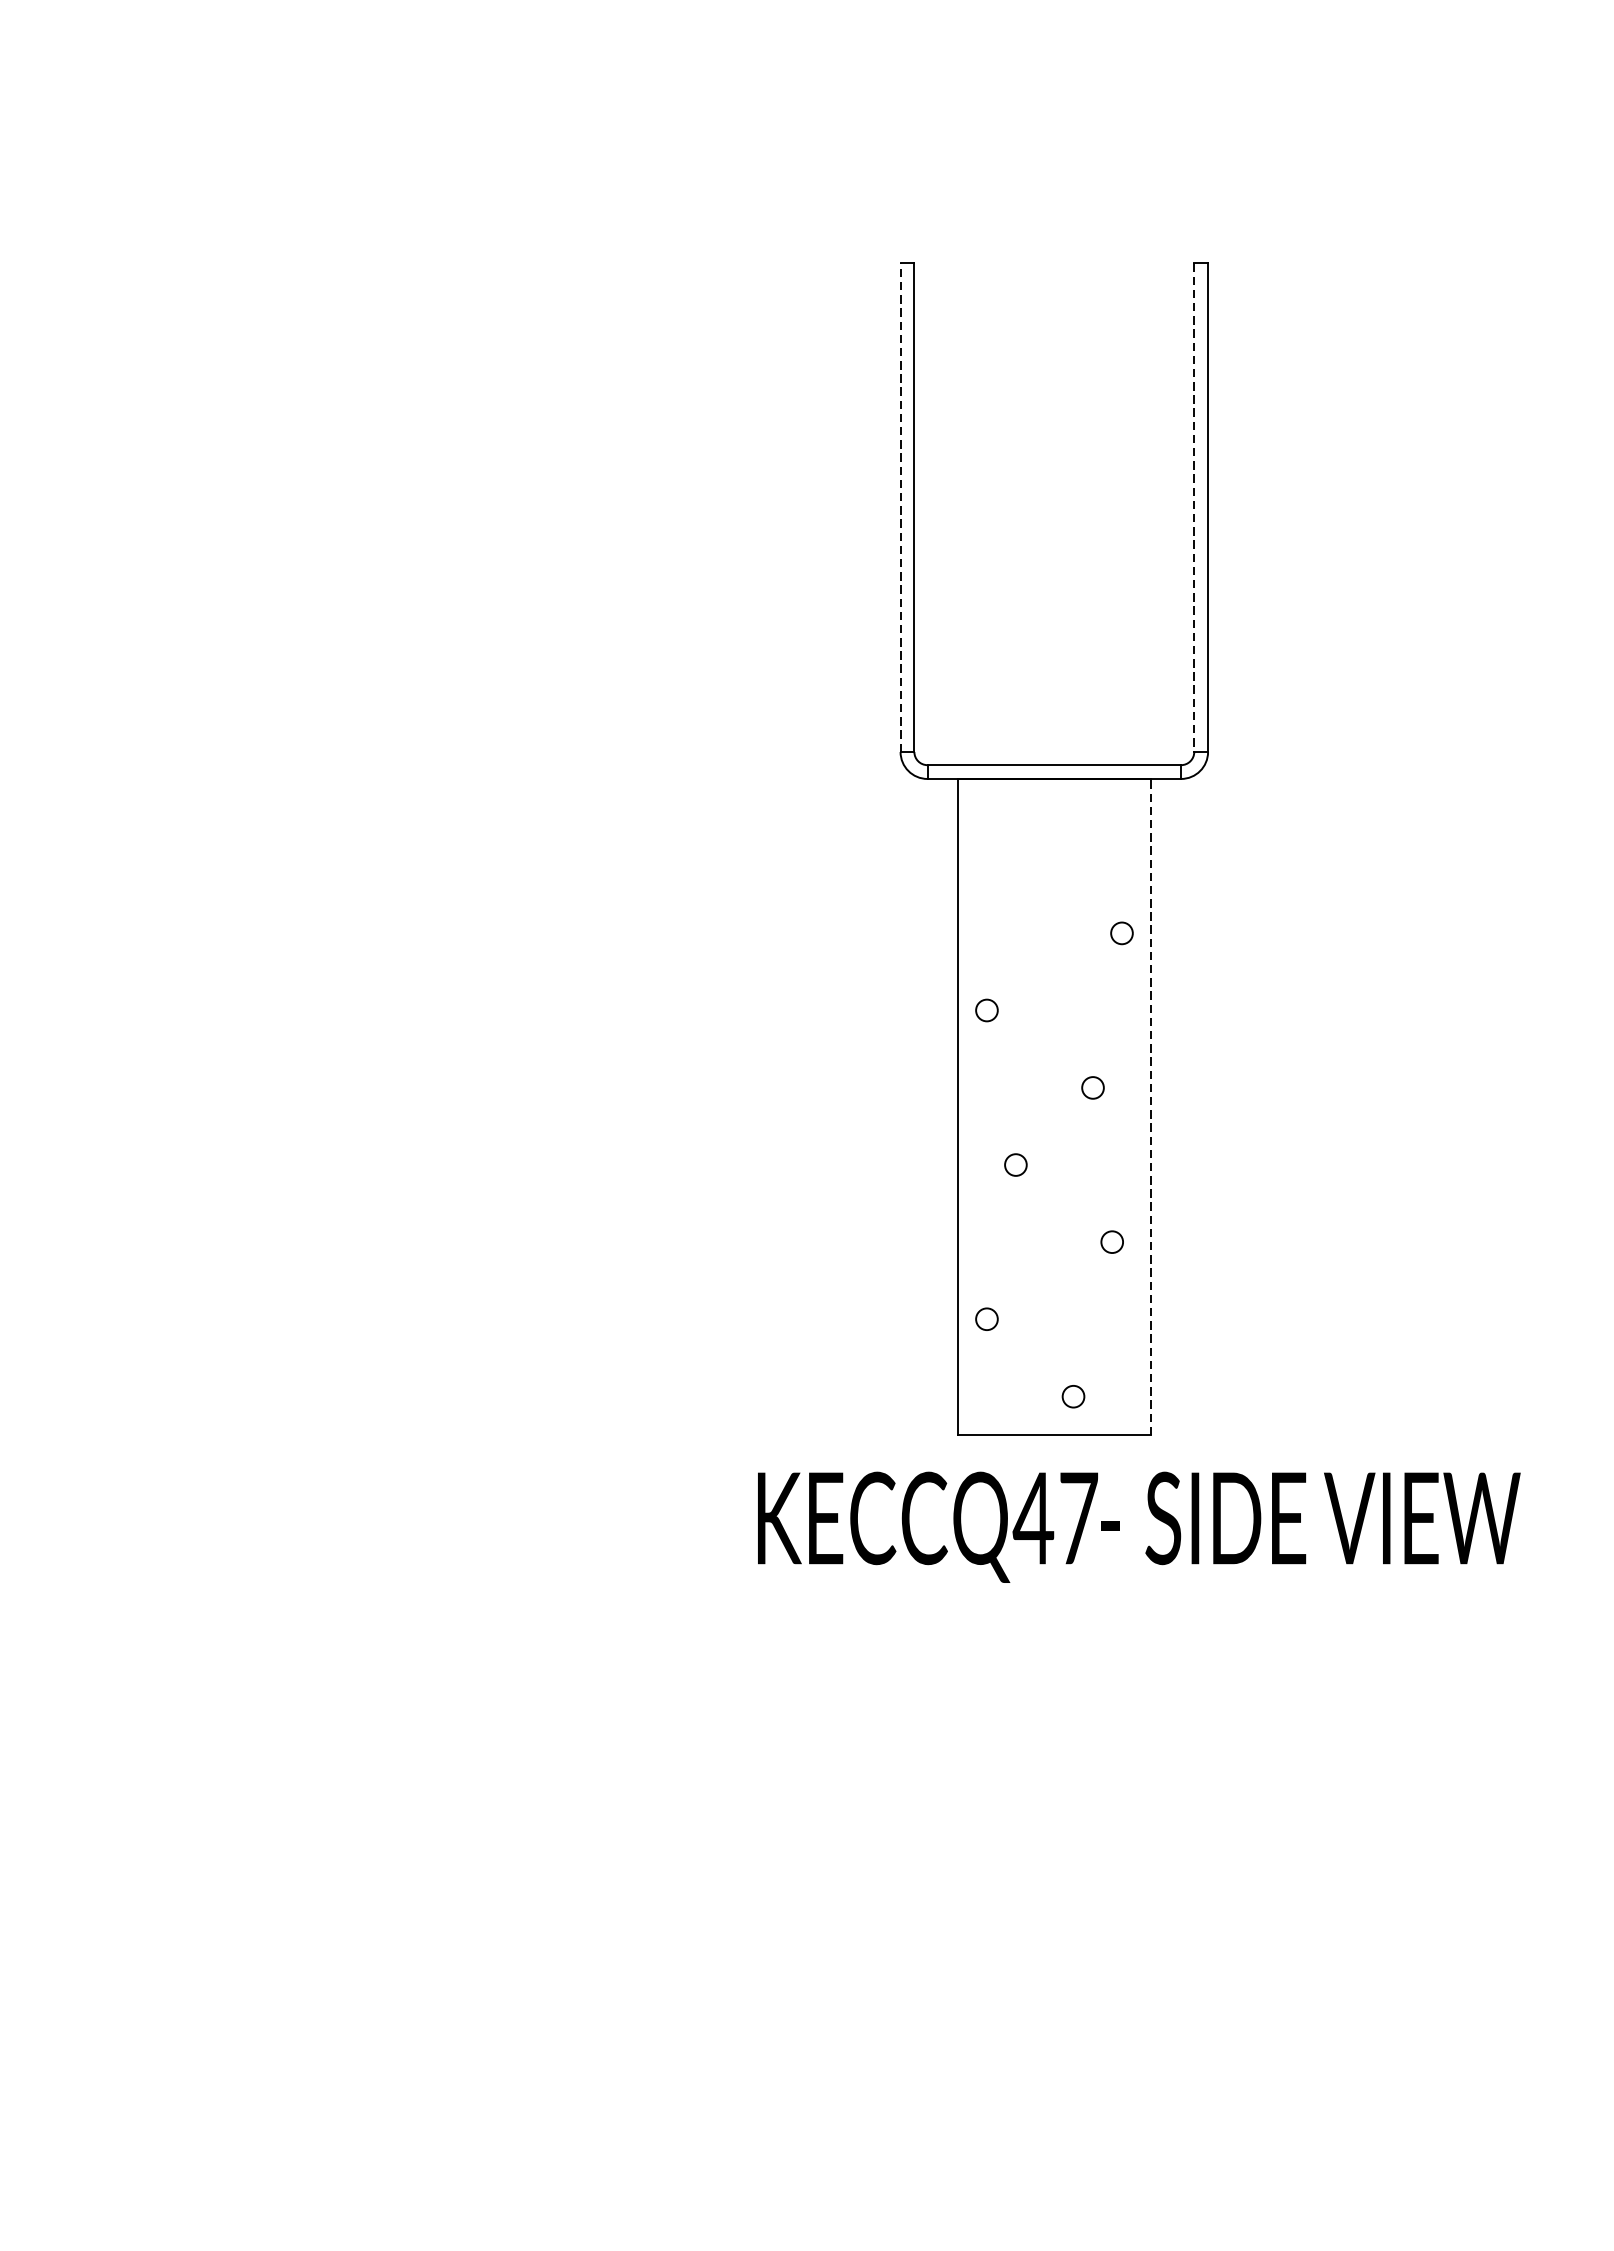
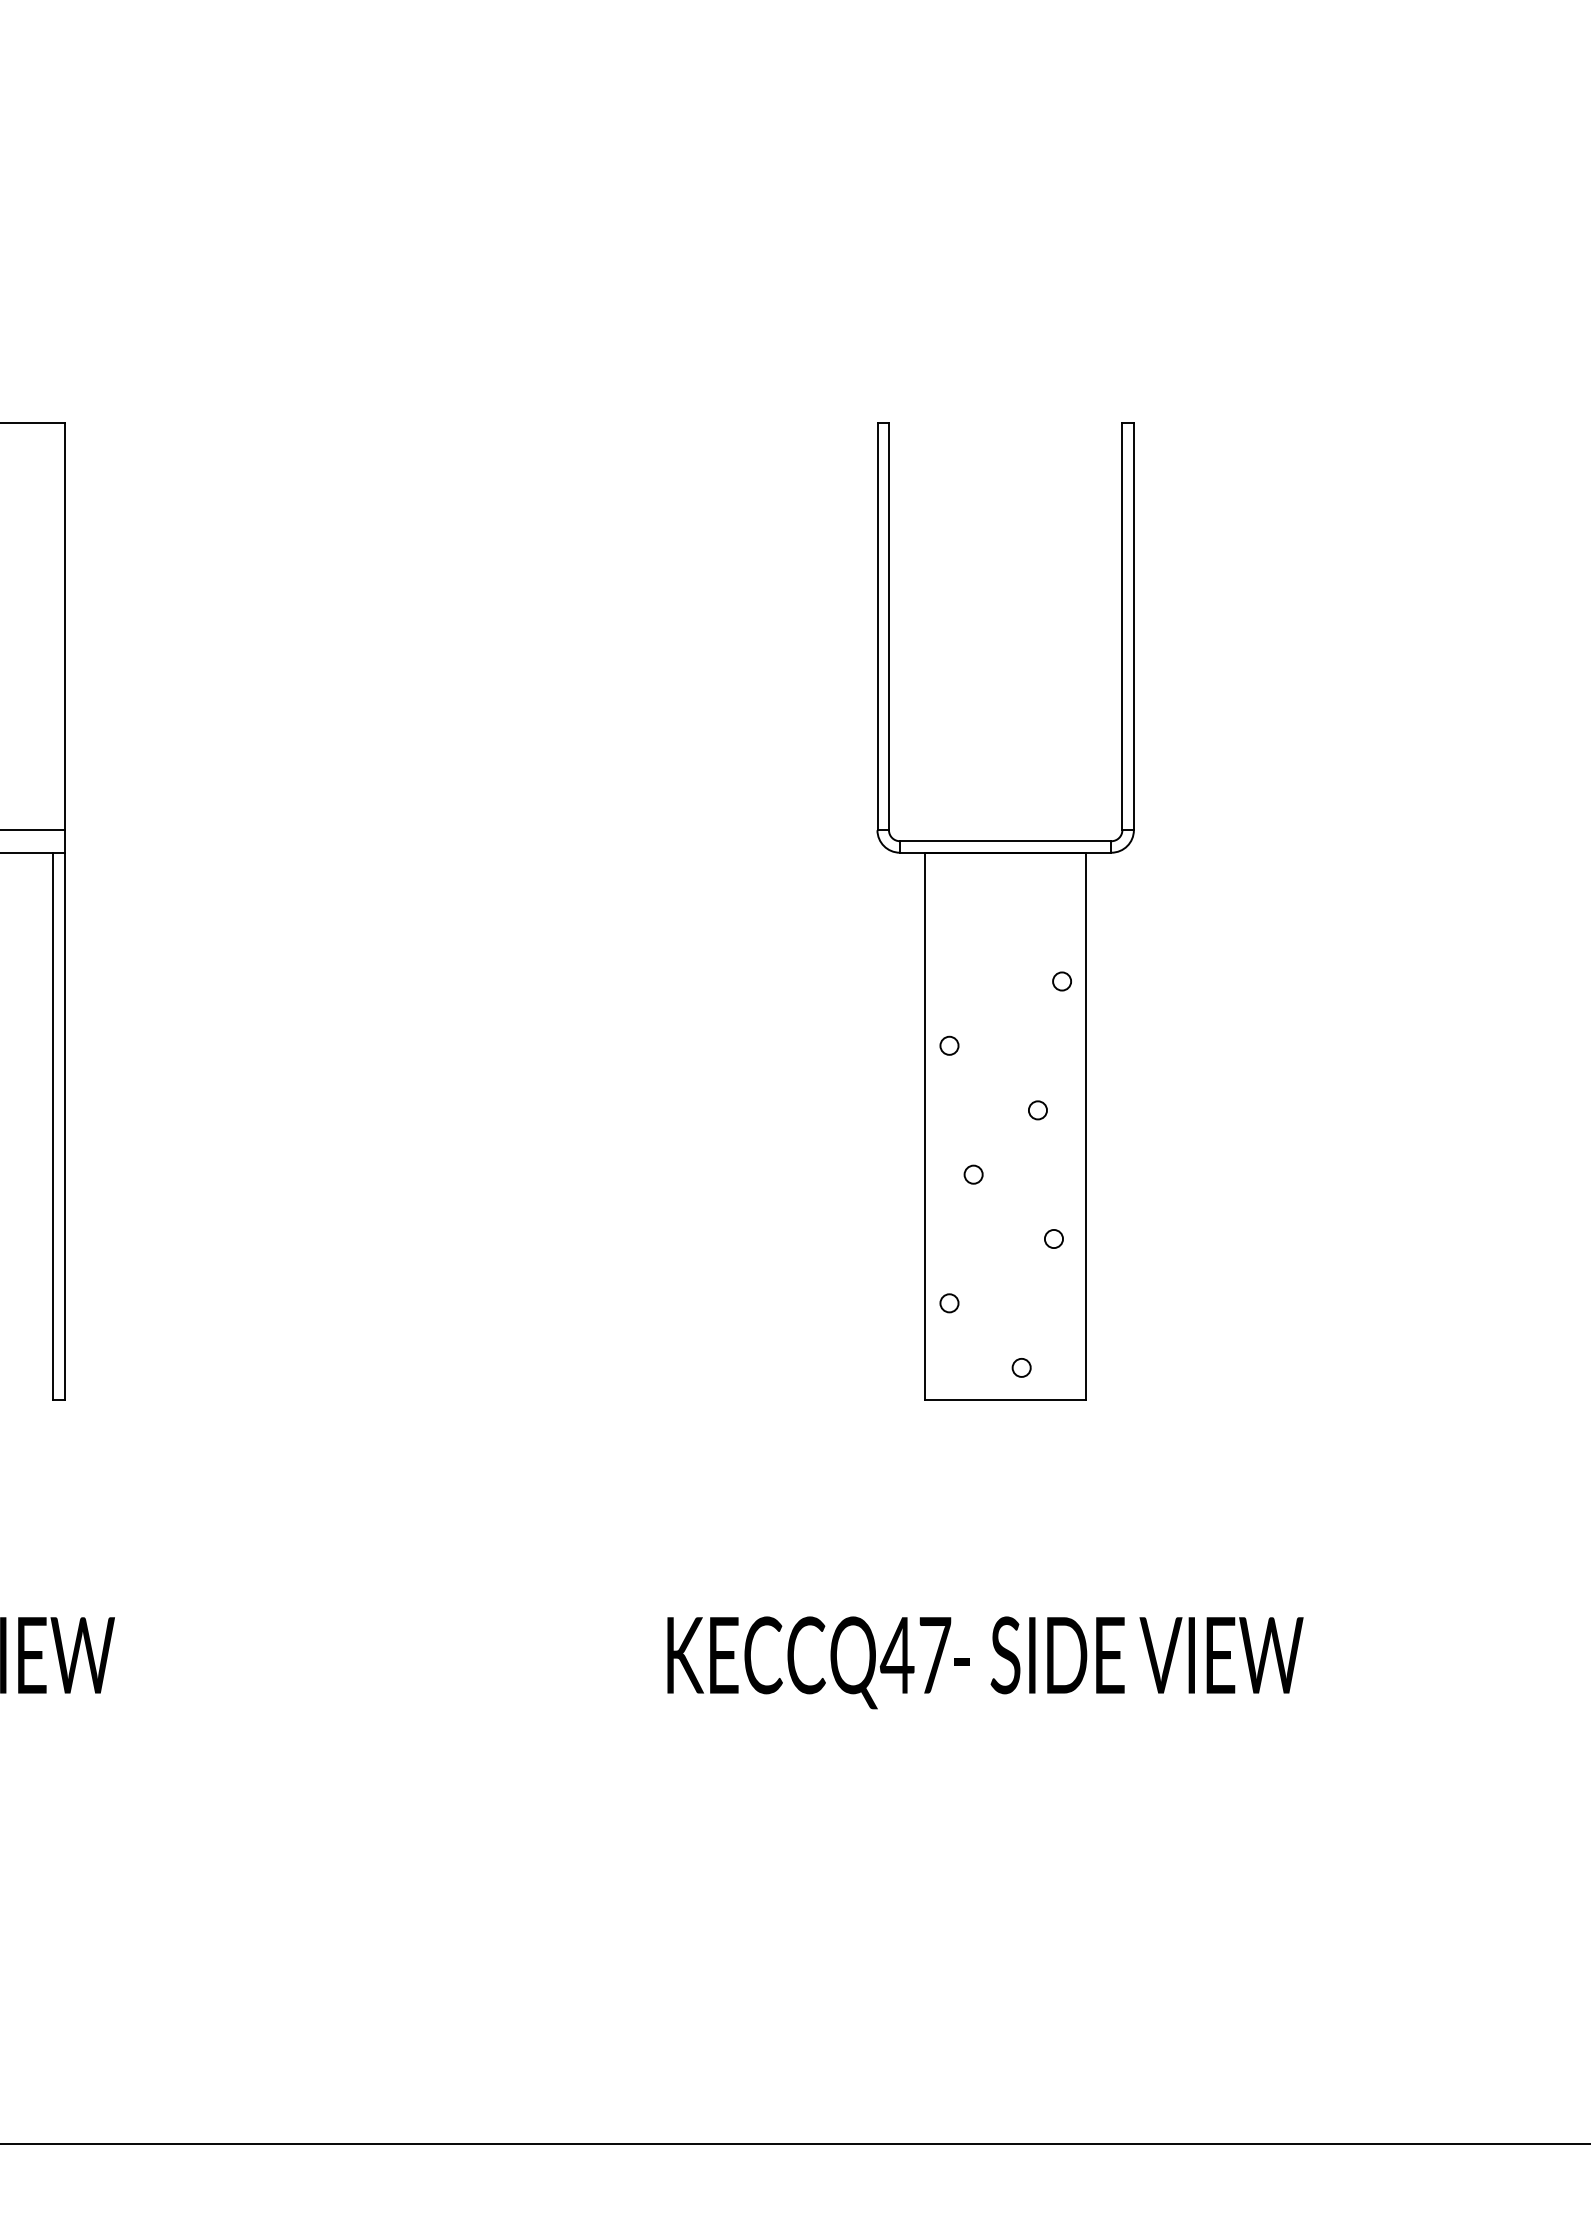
line: (900, 507) -> (877, 626), dashed -> solid
line: (1194, 507) -> (1122, 626), dashed -> solid
line: (1151, 1107) -> (1086, 1126), dashed -> solid
text: (1139, 1526) -> (985, 1662), moved

